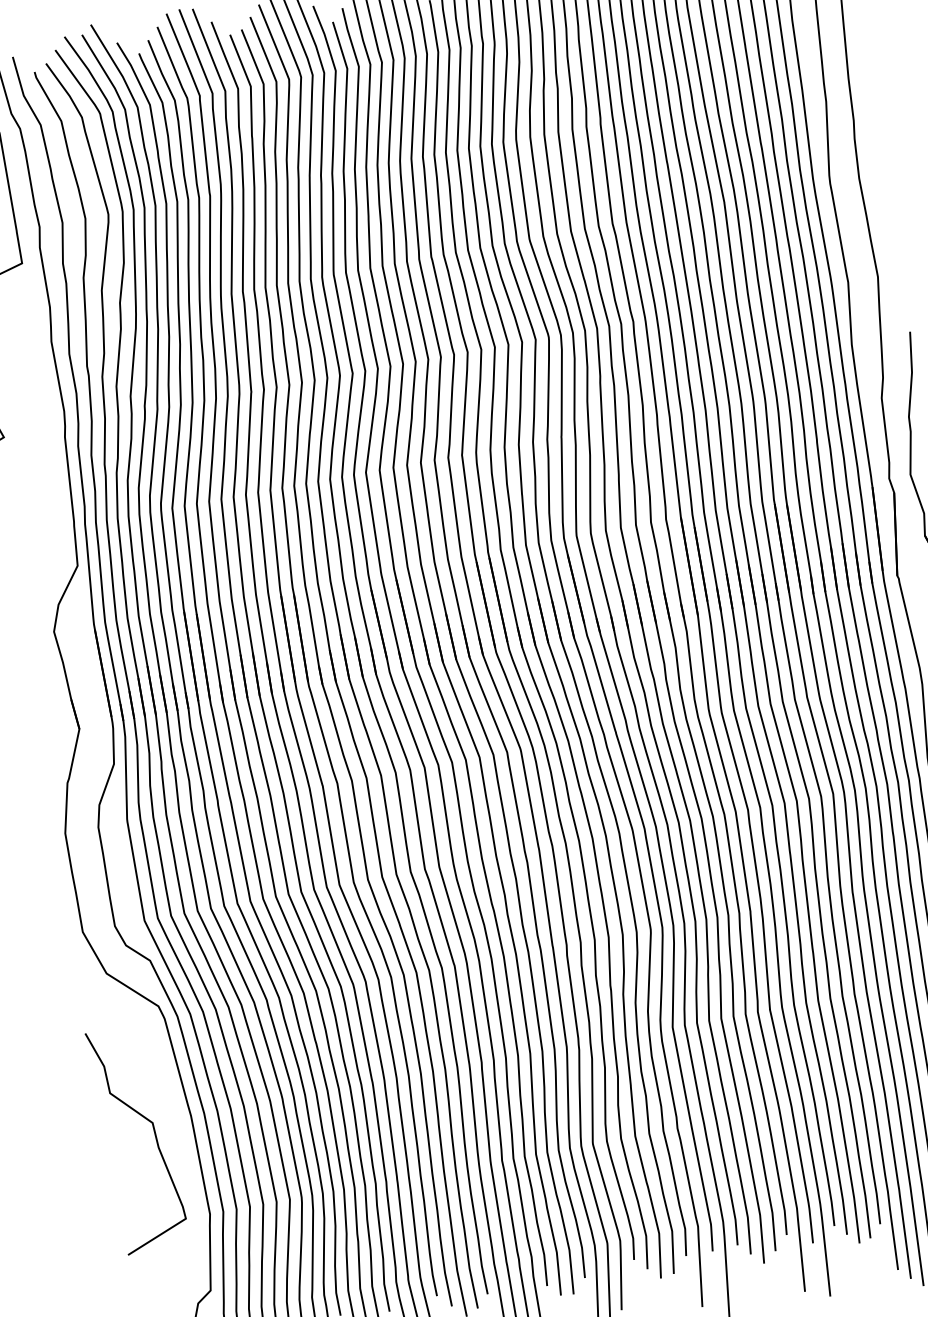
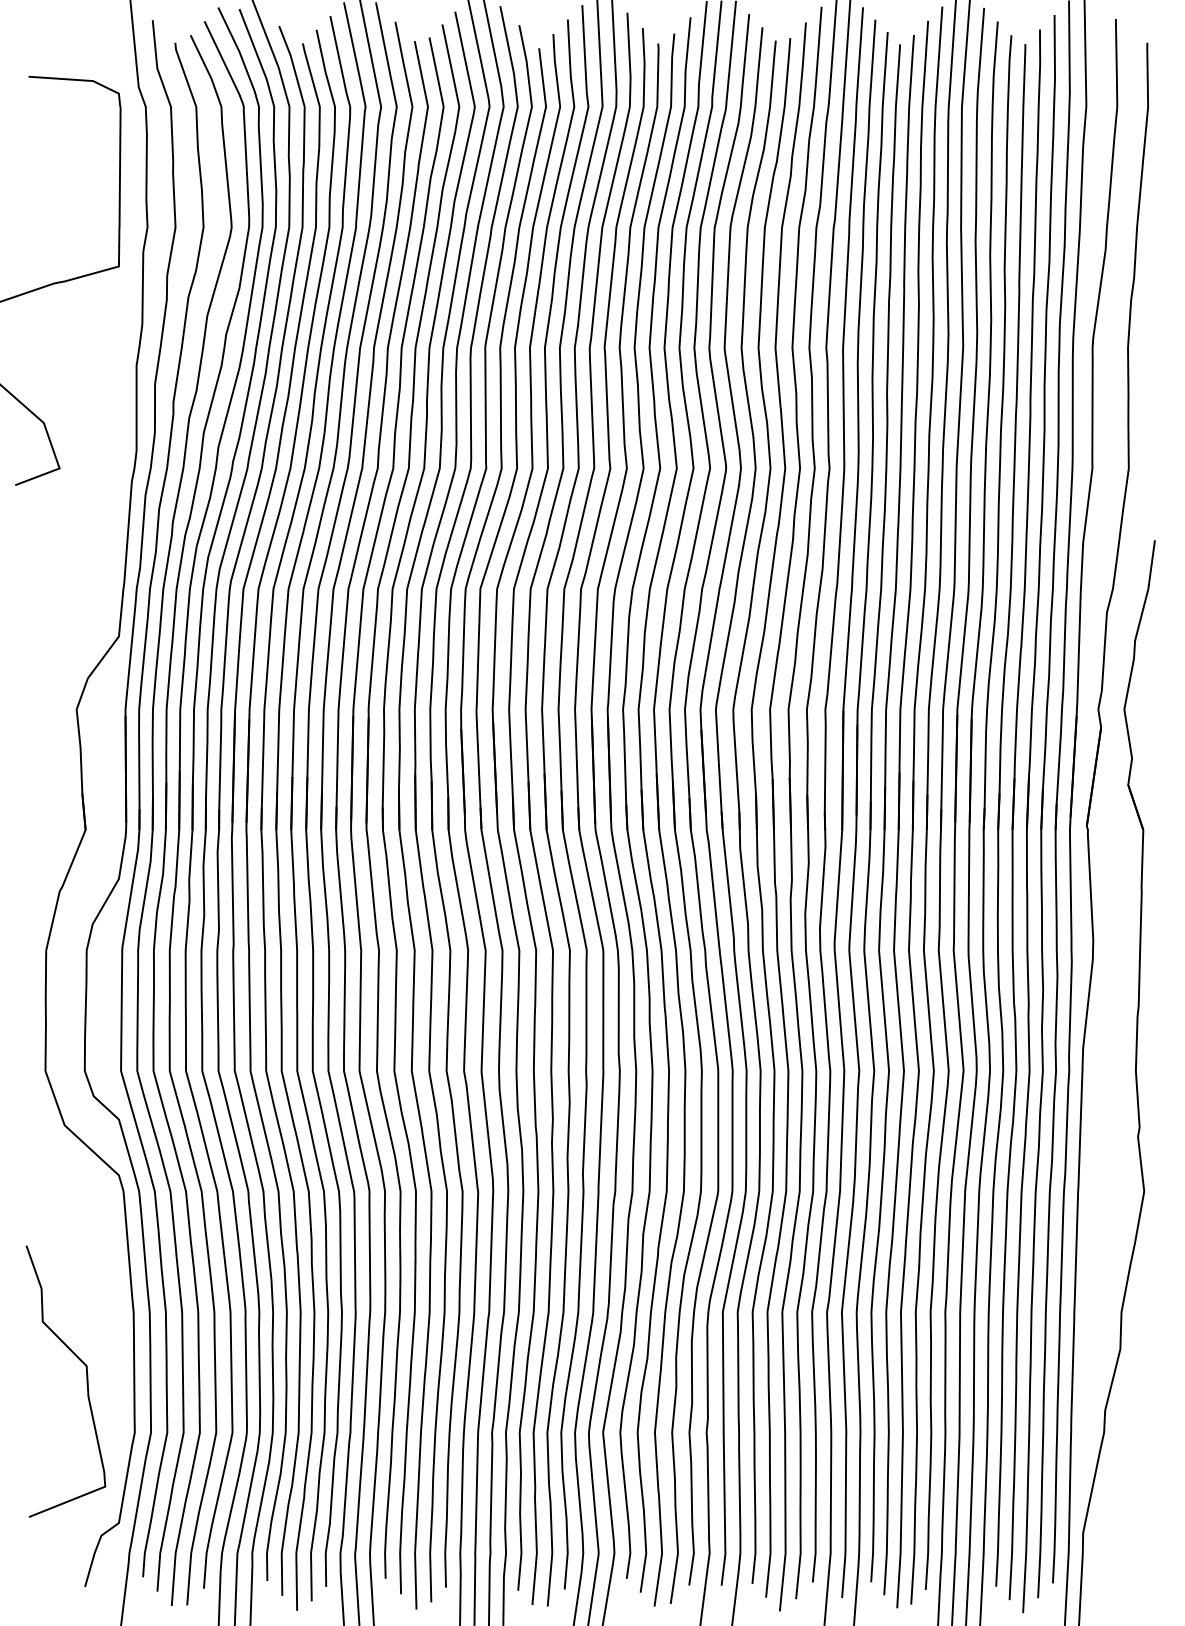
curve: (154, 1135) -> (86, 1381), moved

